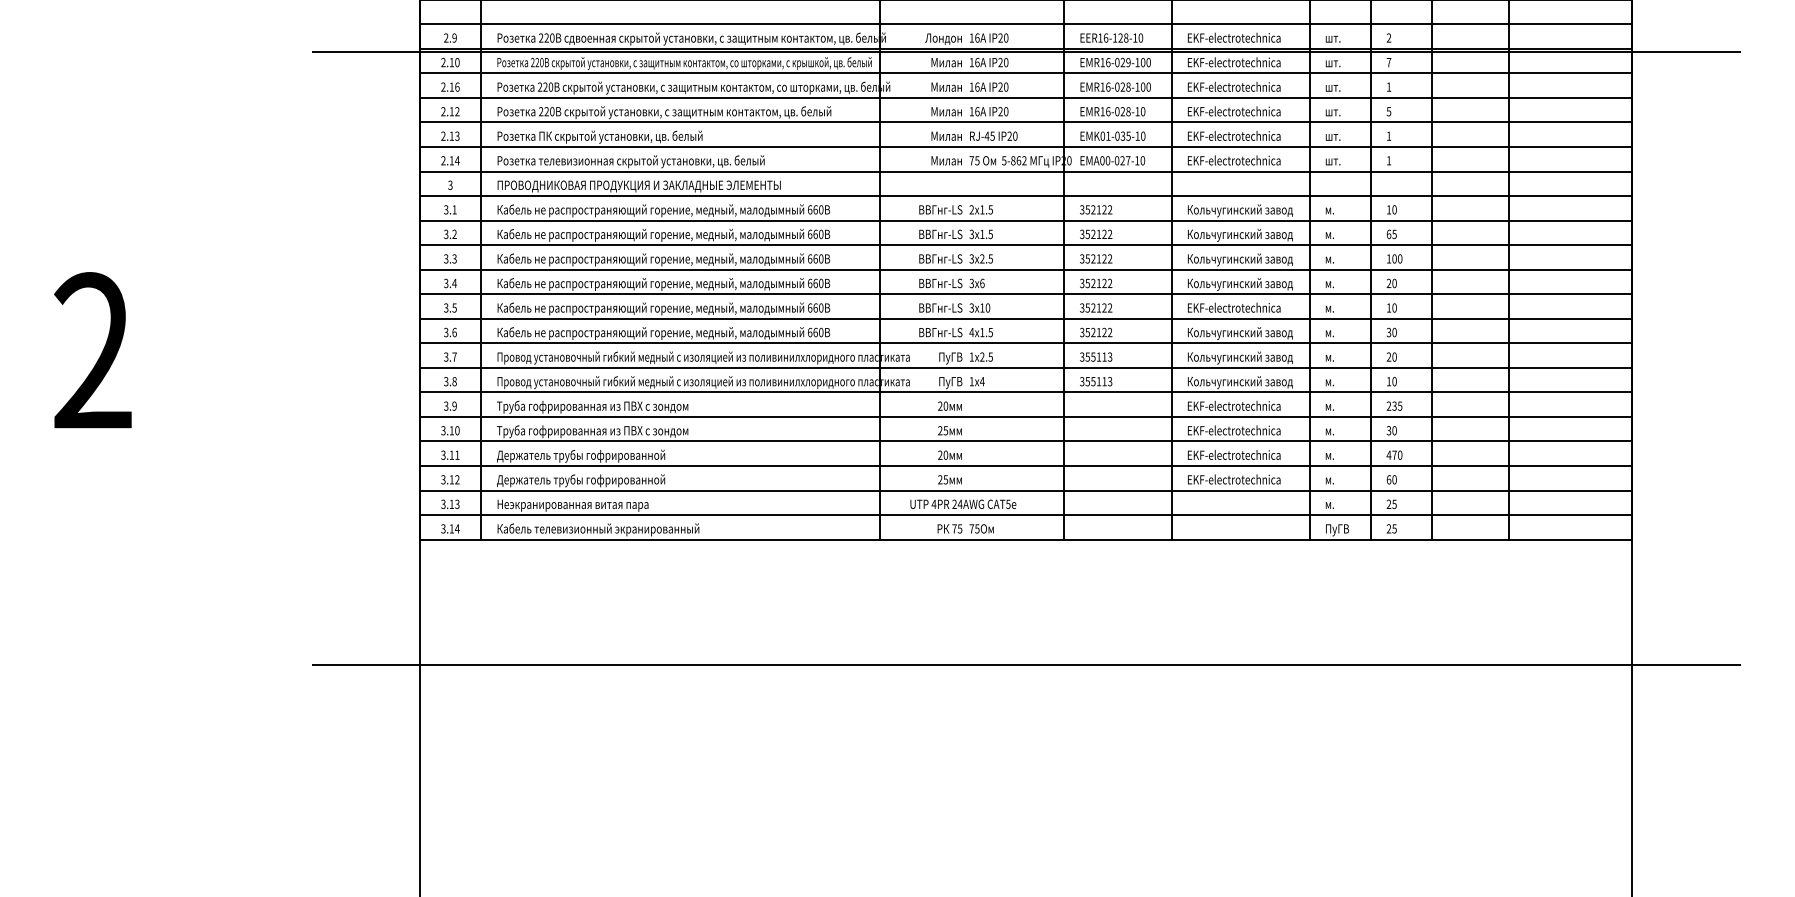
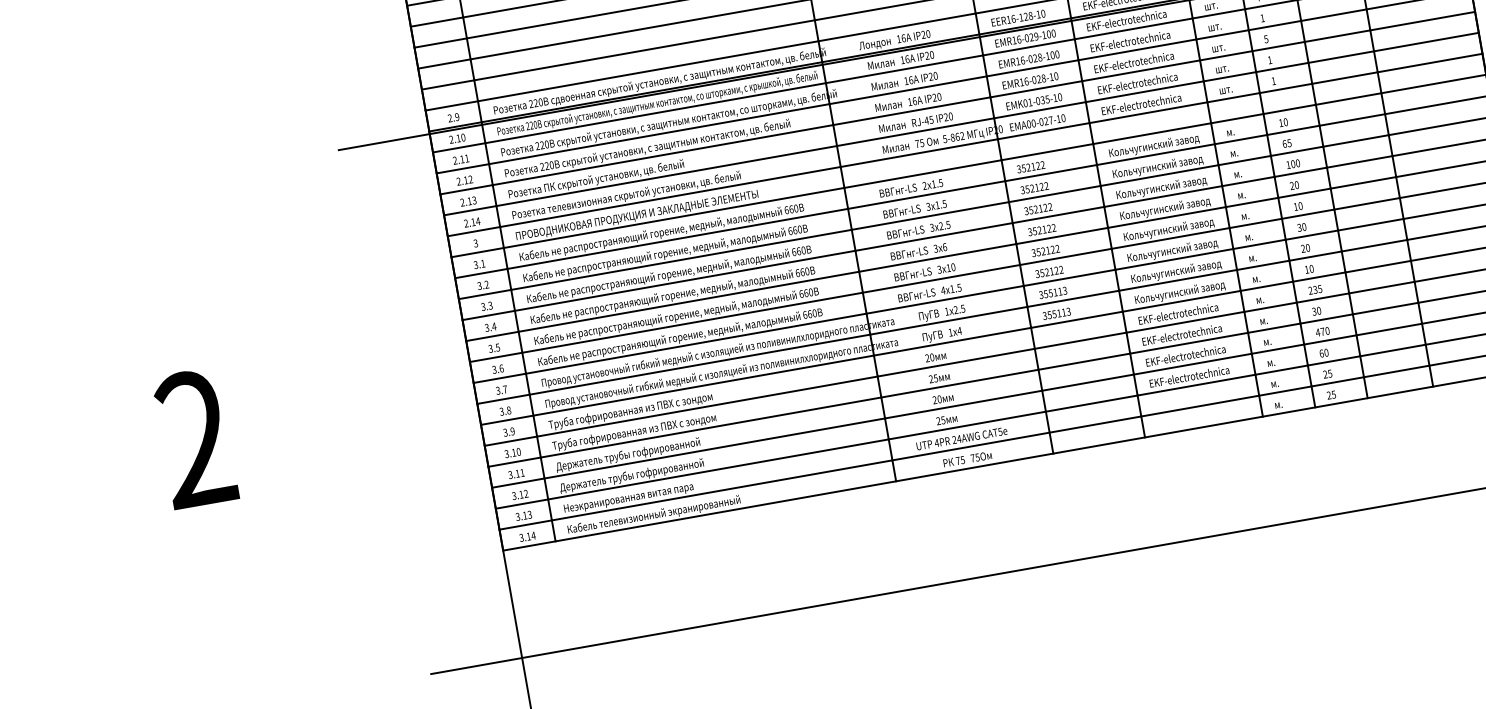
text: (457, 86) -> (467, 158), 2.16 -> 2.11
text: (1240, 308) -> (1169, 229), EKF-electrotechnica -> Кольчугинский завод
text: (1337, 530) -> (1285, 404), ПуГВ -> м.

